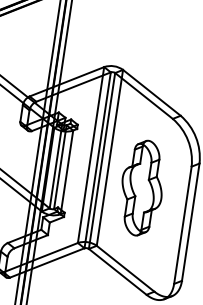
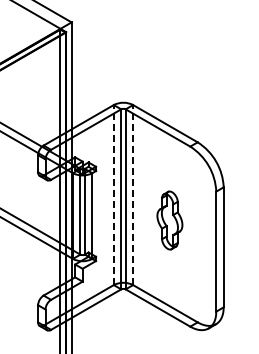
line: (90, 154) -> (113, 194), solid -> dashed
line: (110, 157) -> (133, 194), solid -> dashed
part: (141, 188) -> (169, 220), size x0.6

